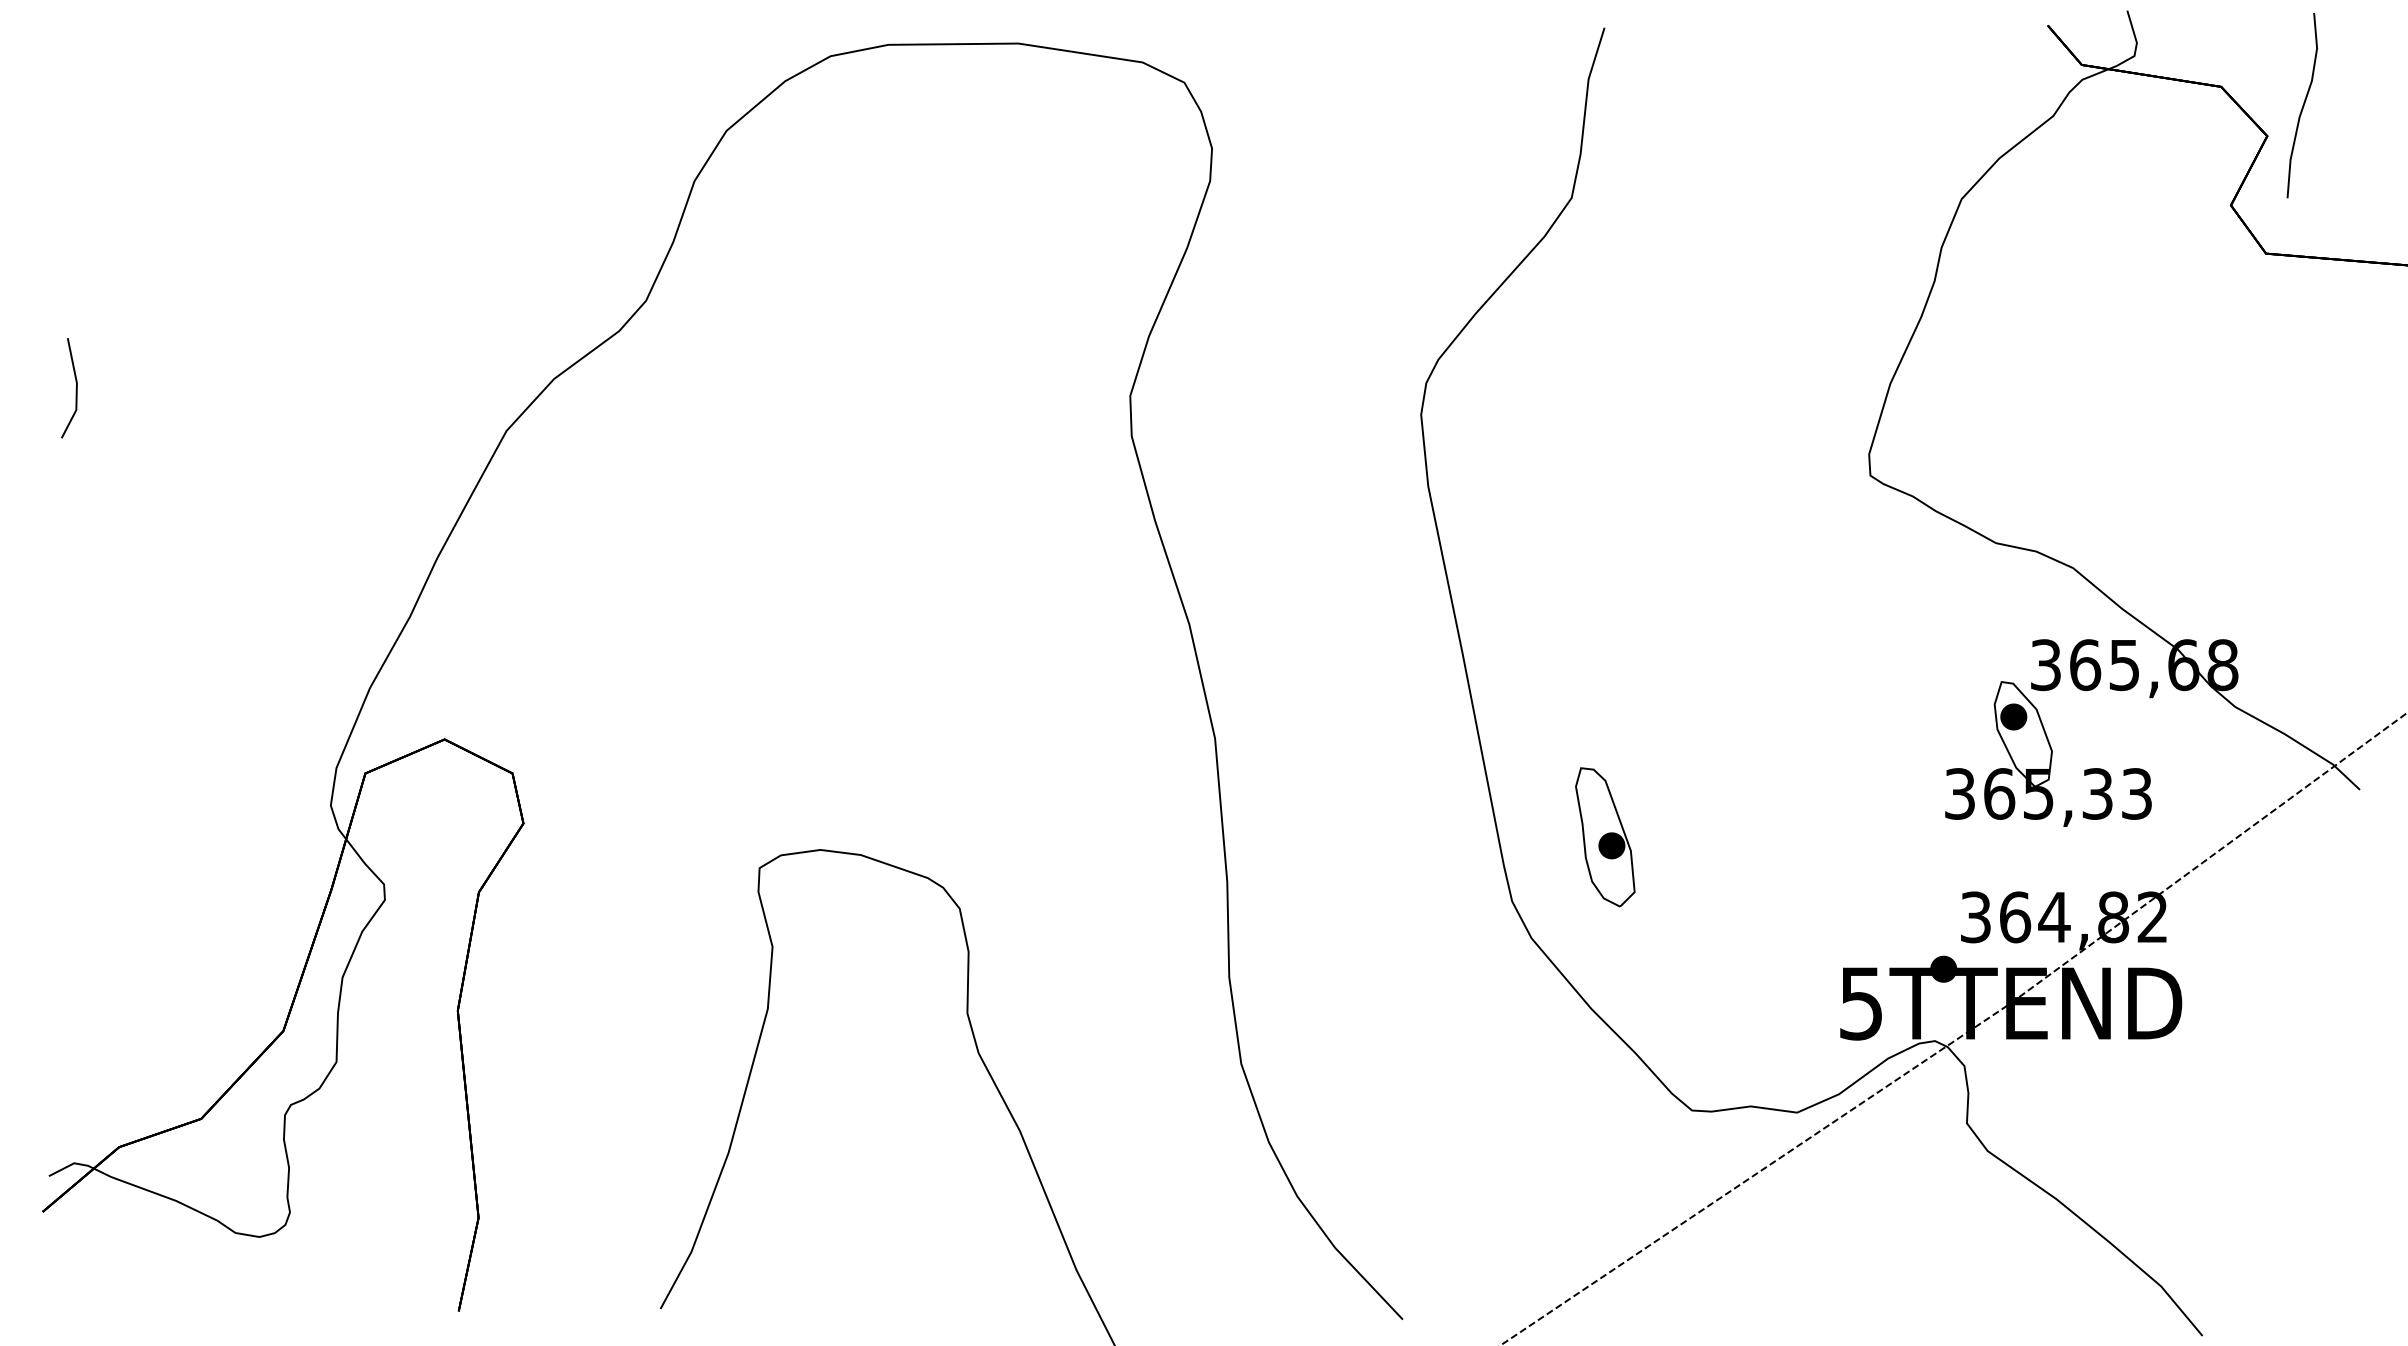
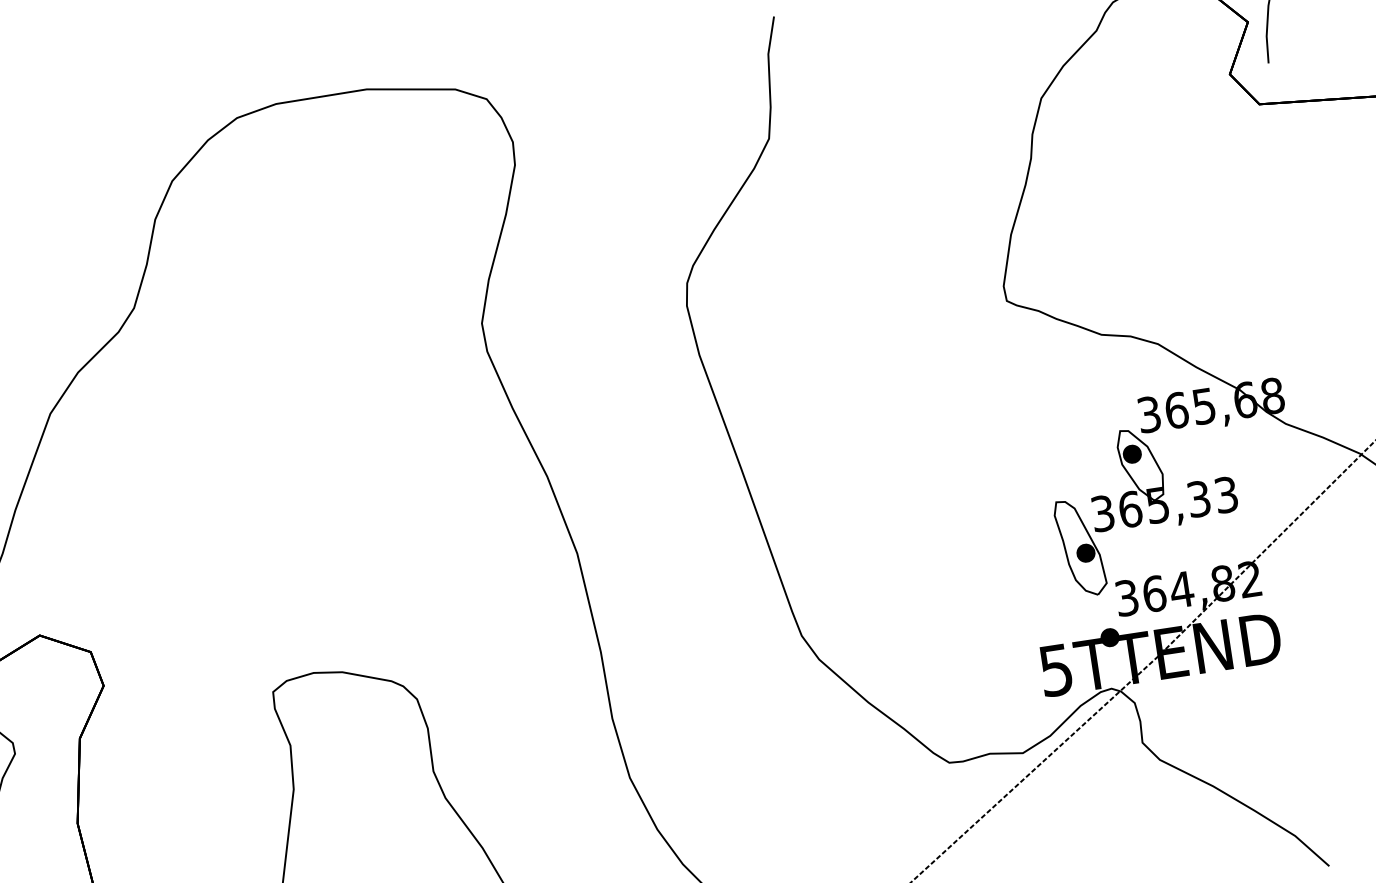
part: (1605, 837) -> (1080, 548), moved

